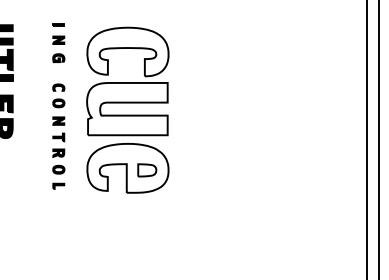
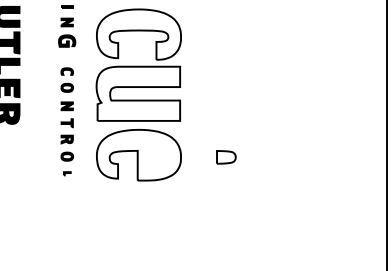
part: (58, 57) -> (66, 40), size x1.4
part: (147, 170) -> (226, 157), moved
part: (58, 185) -> (66, 173), size x0.6

